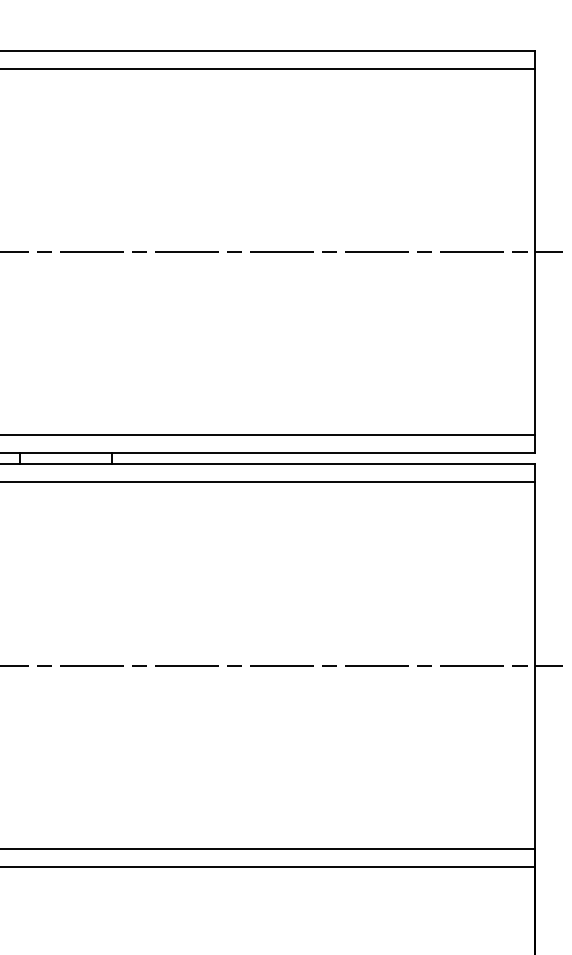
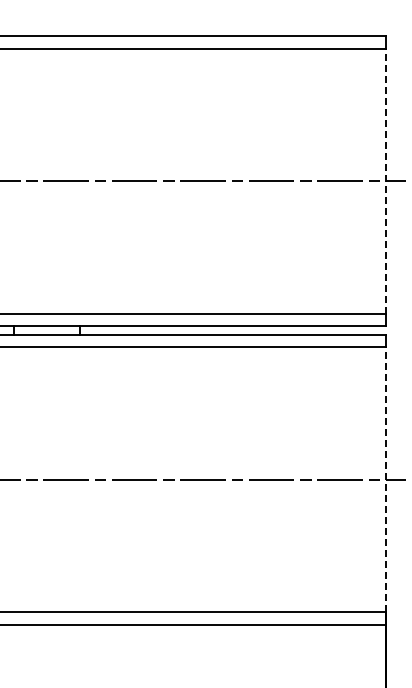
line: (535, 250) -> (385, 180), solid -> dashed
line: (535, 665) -> (385, 479), solid -> dashed

